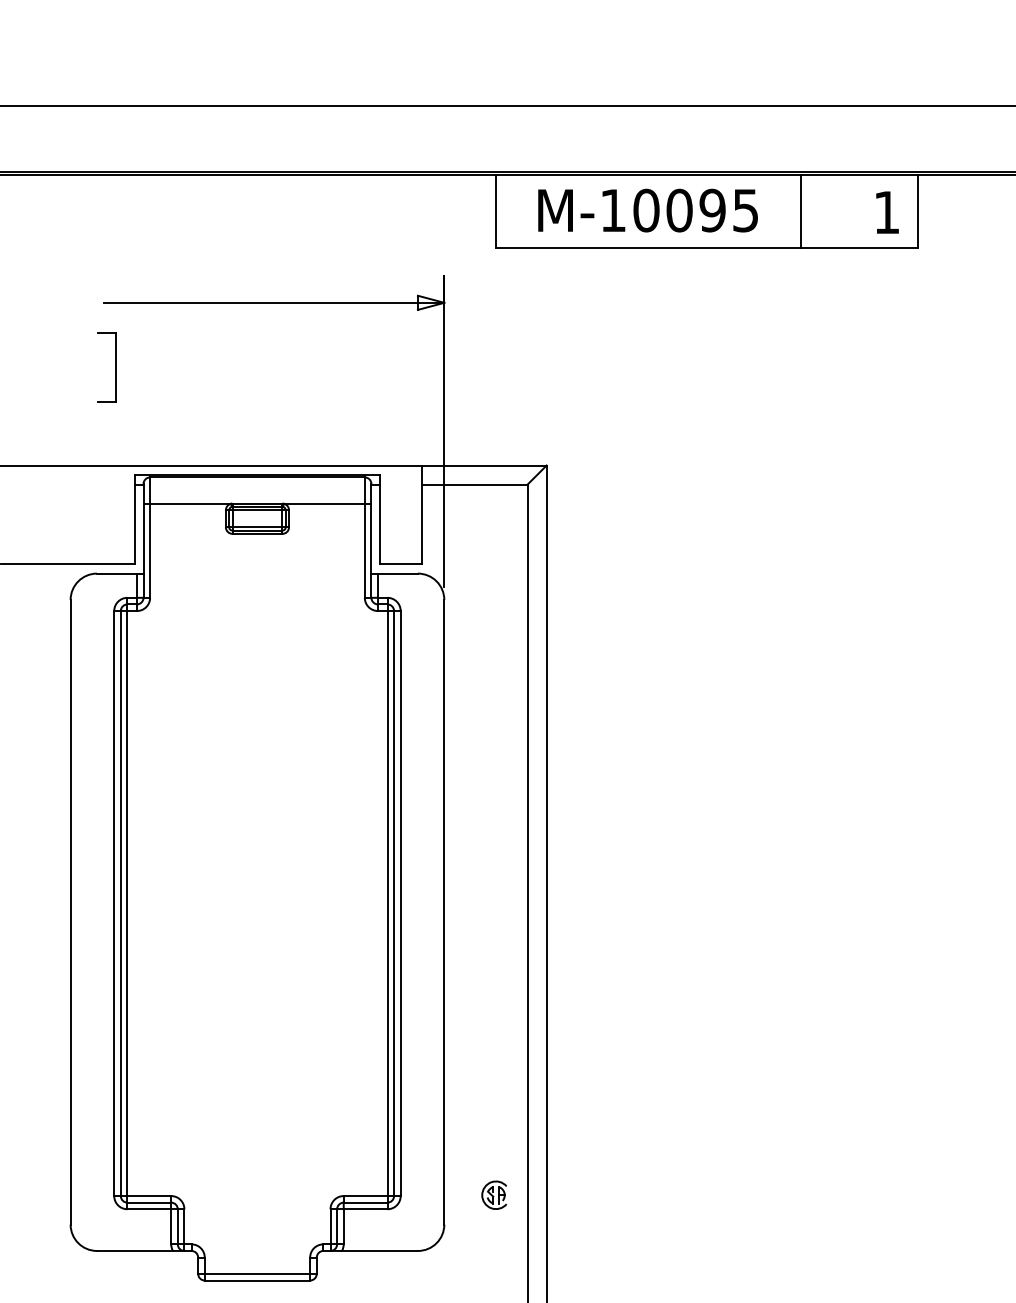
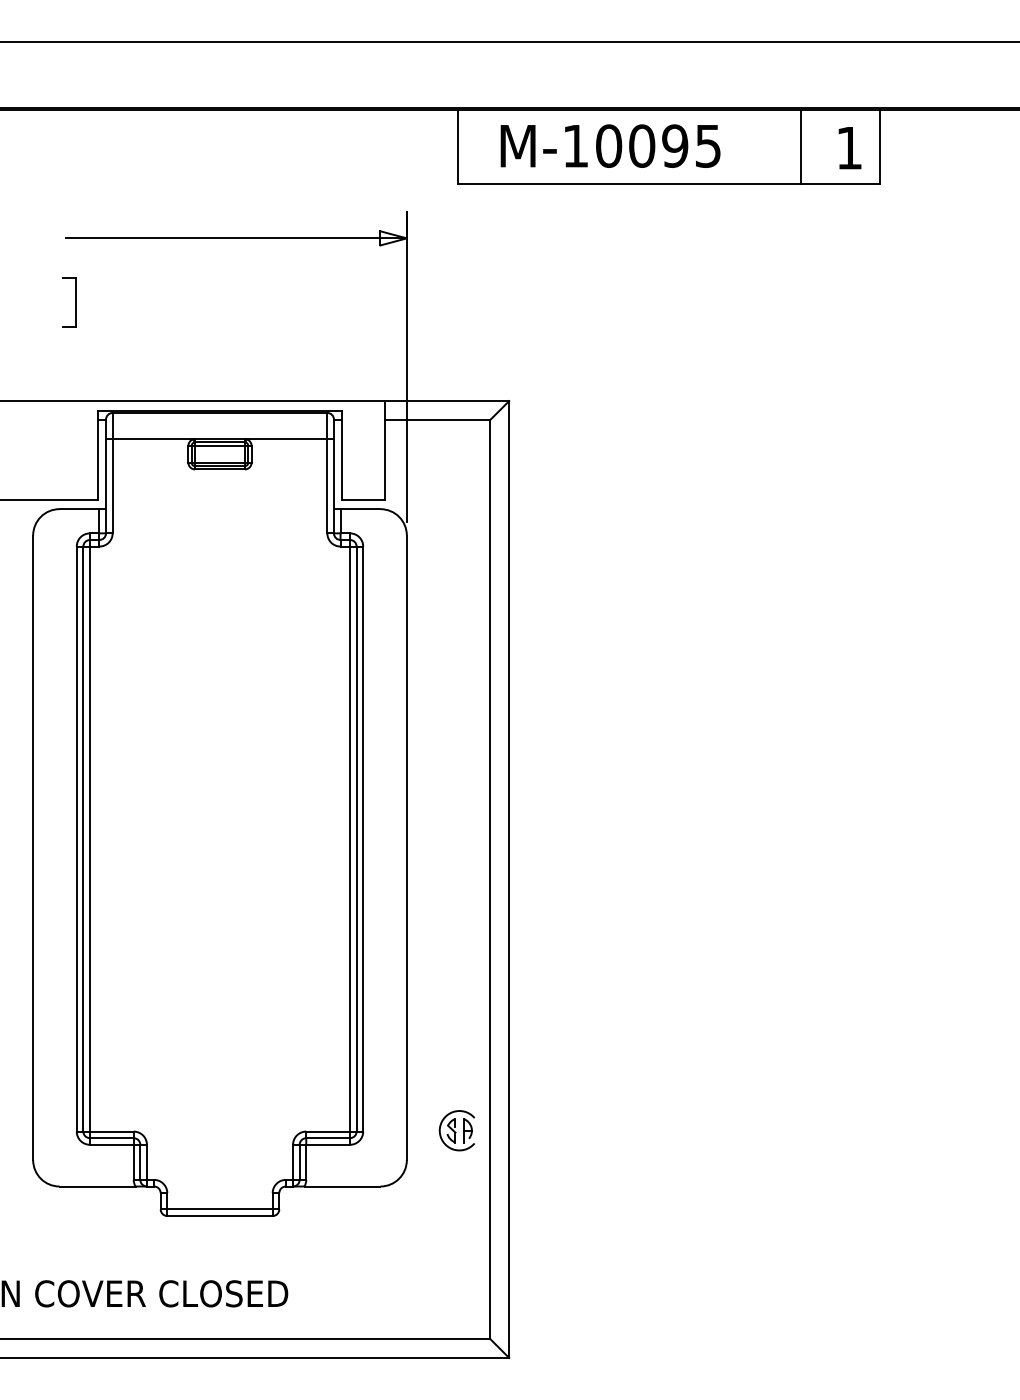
line: (800, 210) -> (800, 146), moved
part: (106, 366) -> (69, 302), size x0.71
part: (493, 1194) -> (456, 1130), size x1.43

